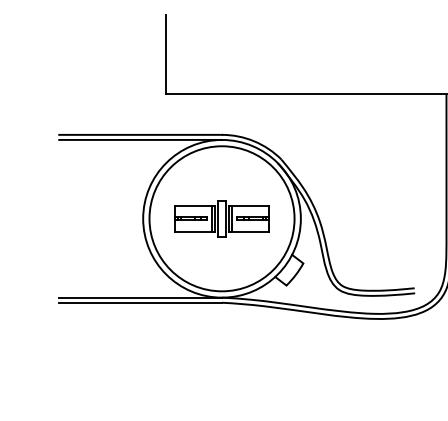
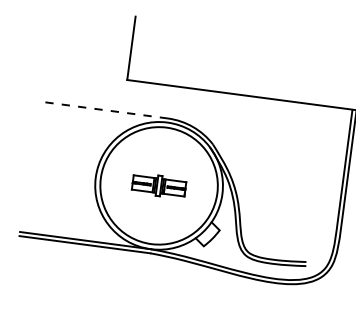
line: (140, 134) -> (102, 109), solid -> dashed
line: (140, 139) -> (102, 113), removed
part: (221, 218) -> (158, 185), size x0.7

